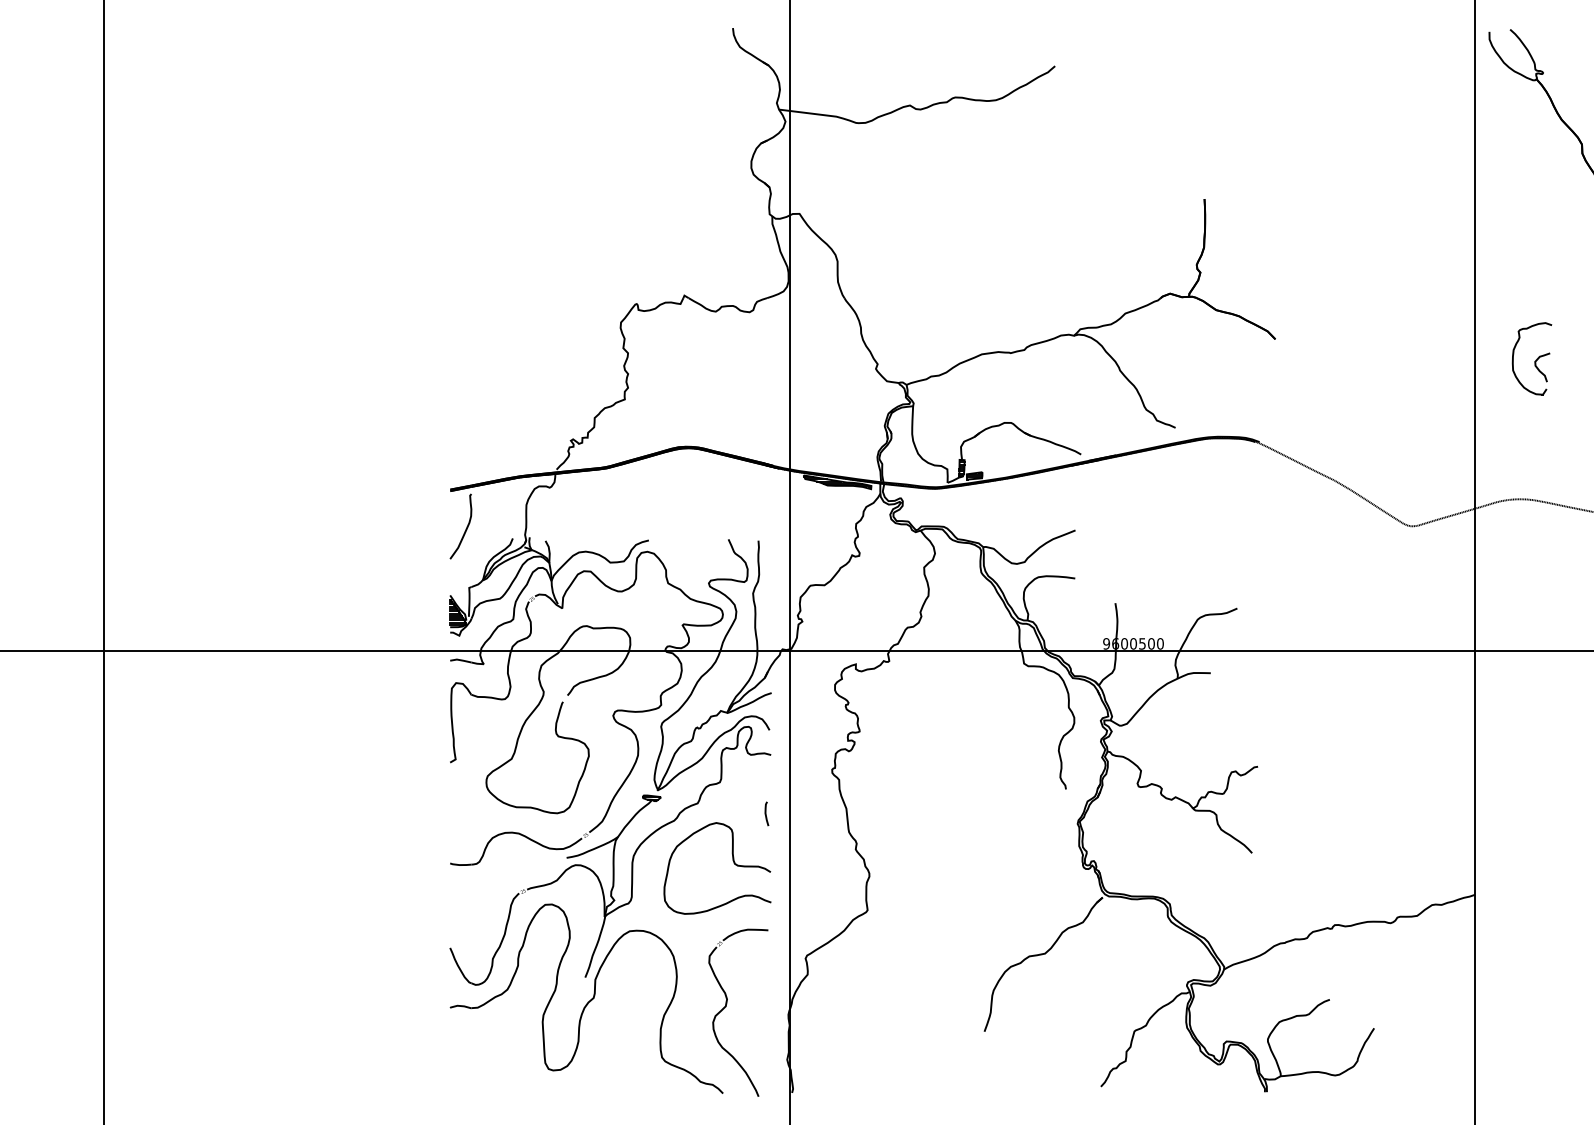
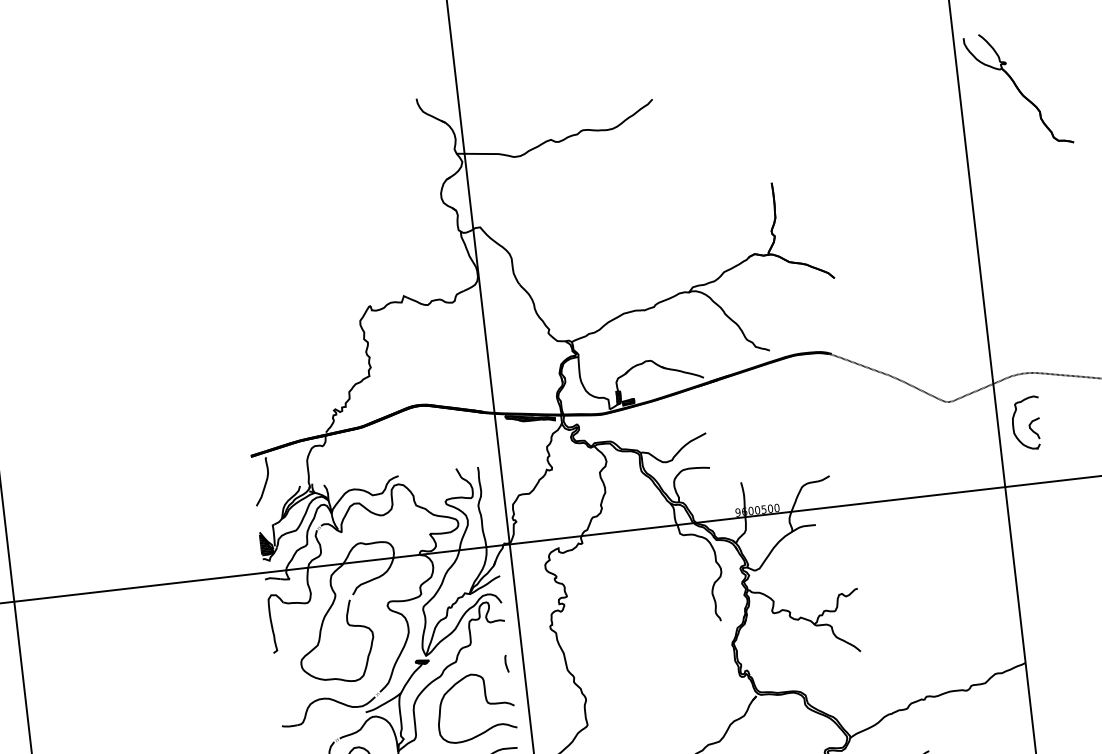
part: (1531, 358) -> (1026, 423), moved

